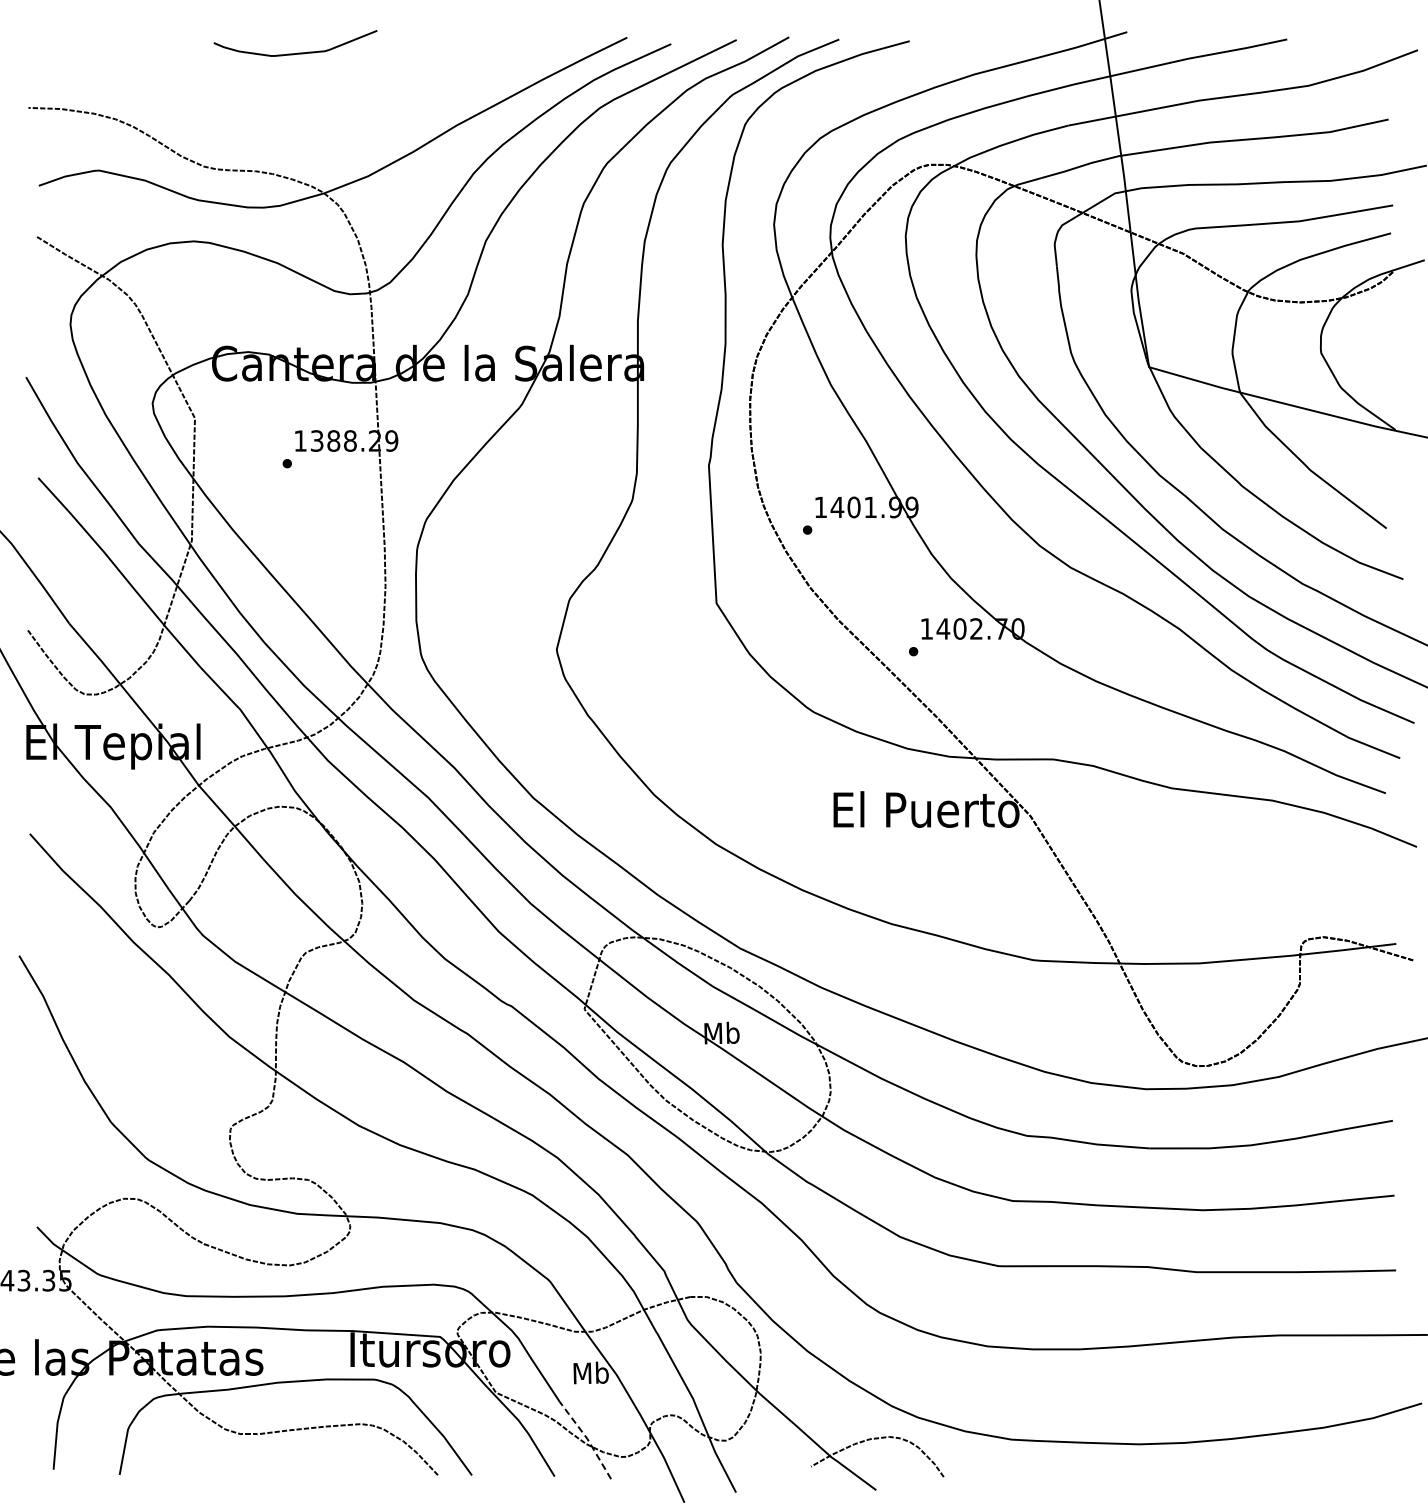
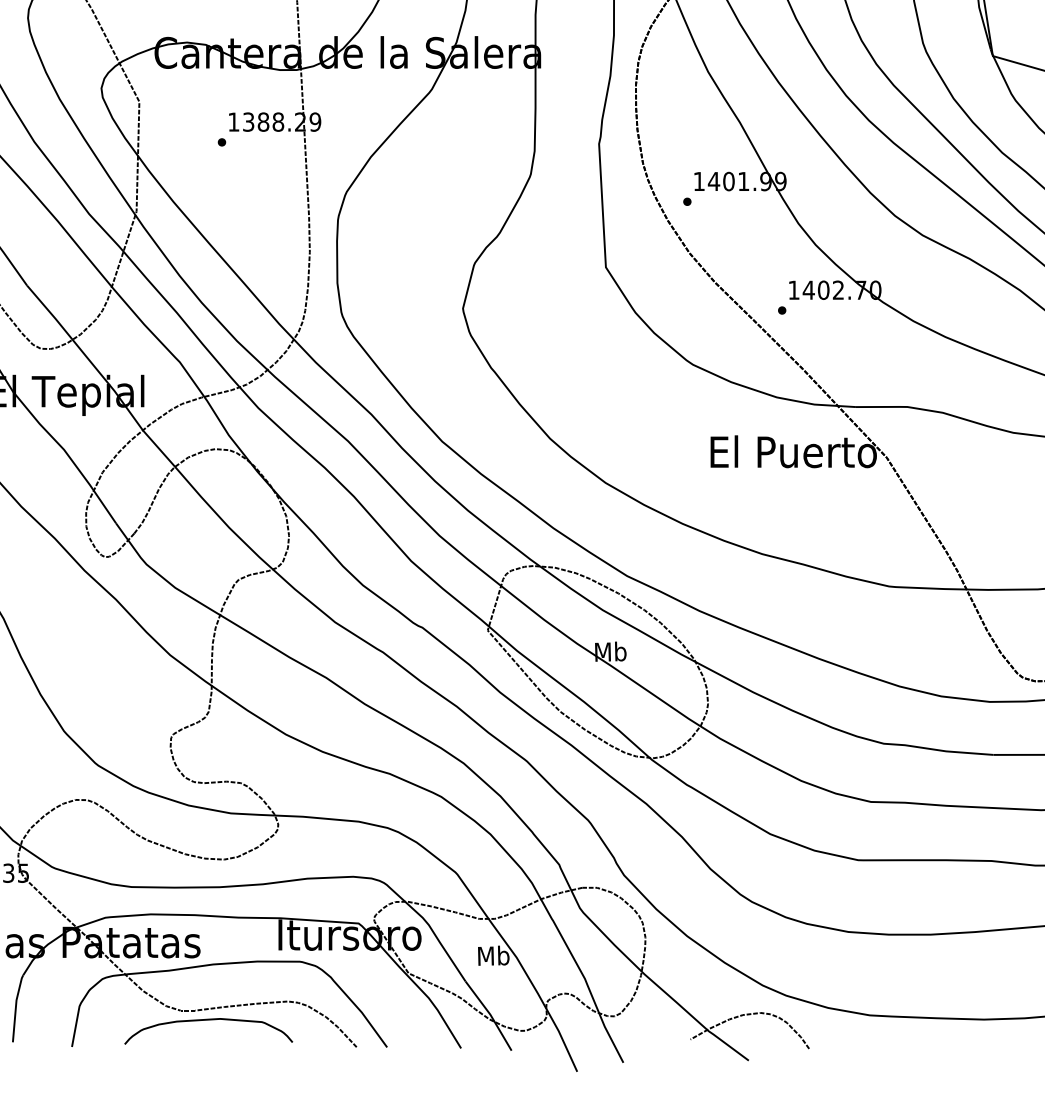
line: (587, 1438) -> (490, 1014), dashed -> solid
curve: (272, 1445) -> (208, 1020), added

